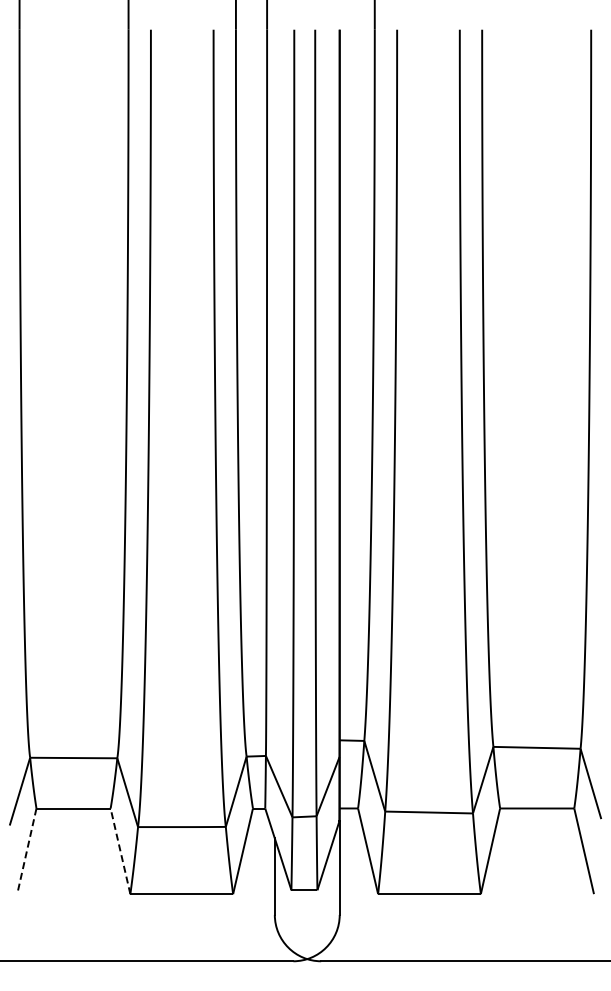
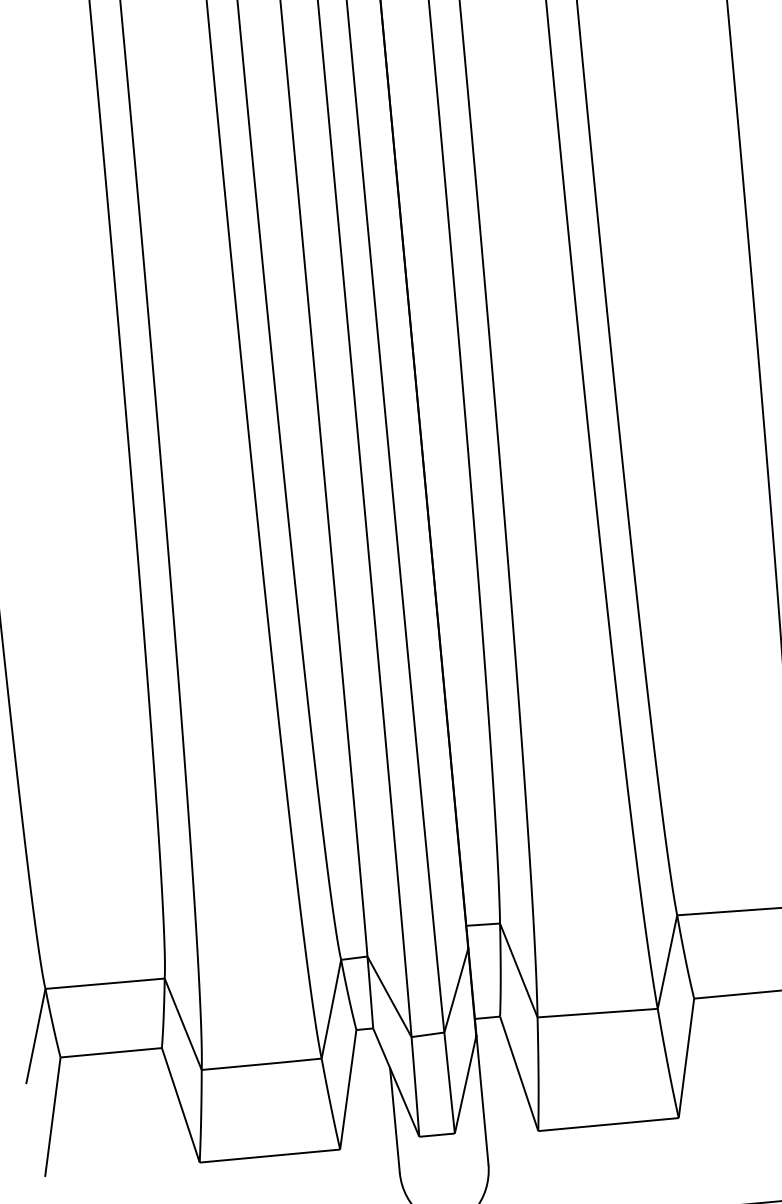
line: (26, 851) -> (52, 1117), dashed -> solid
line: (120, 851) -> (180, 1105), dashed -> solid

